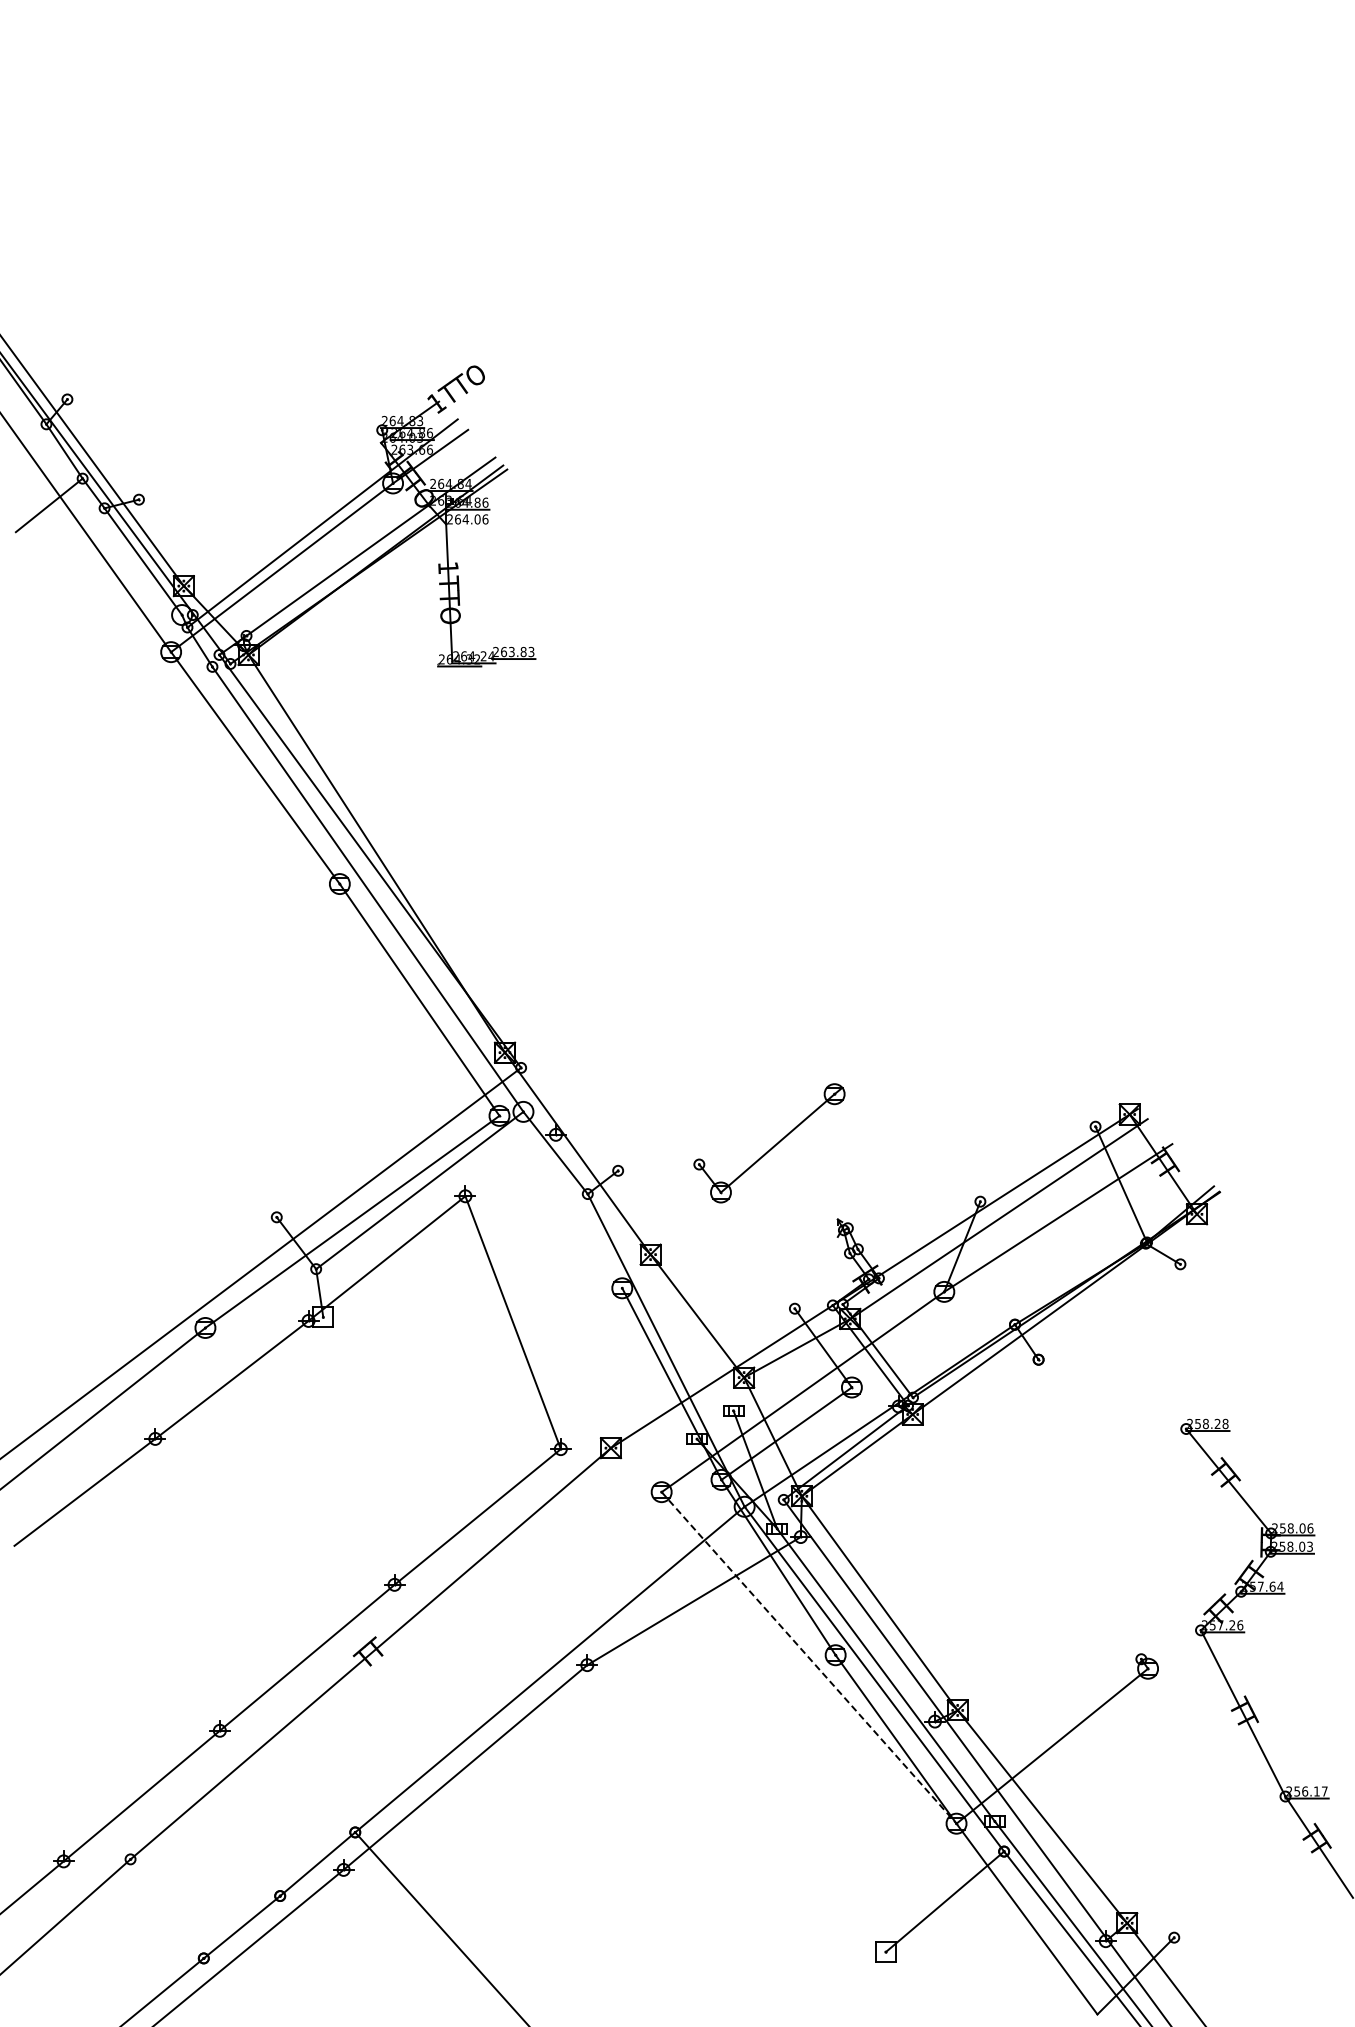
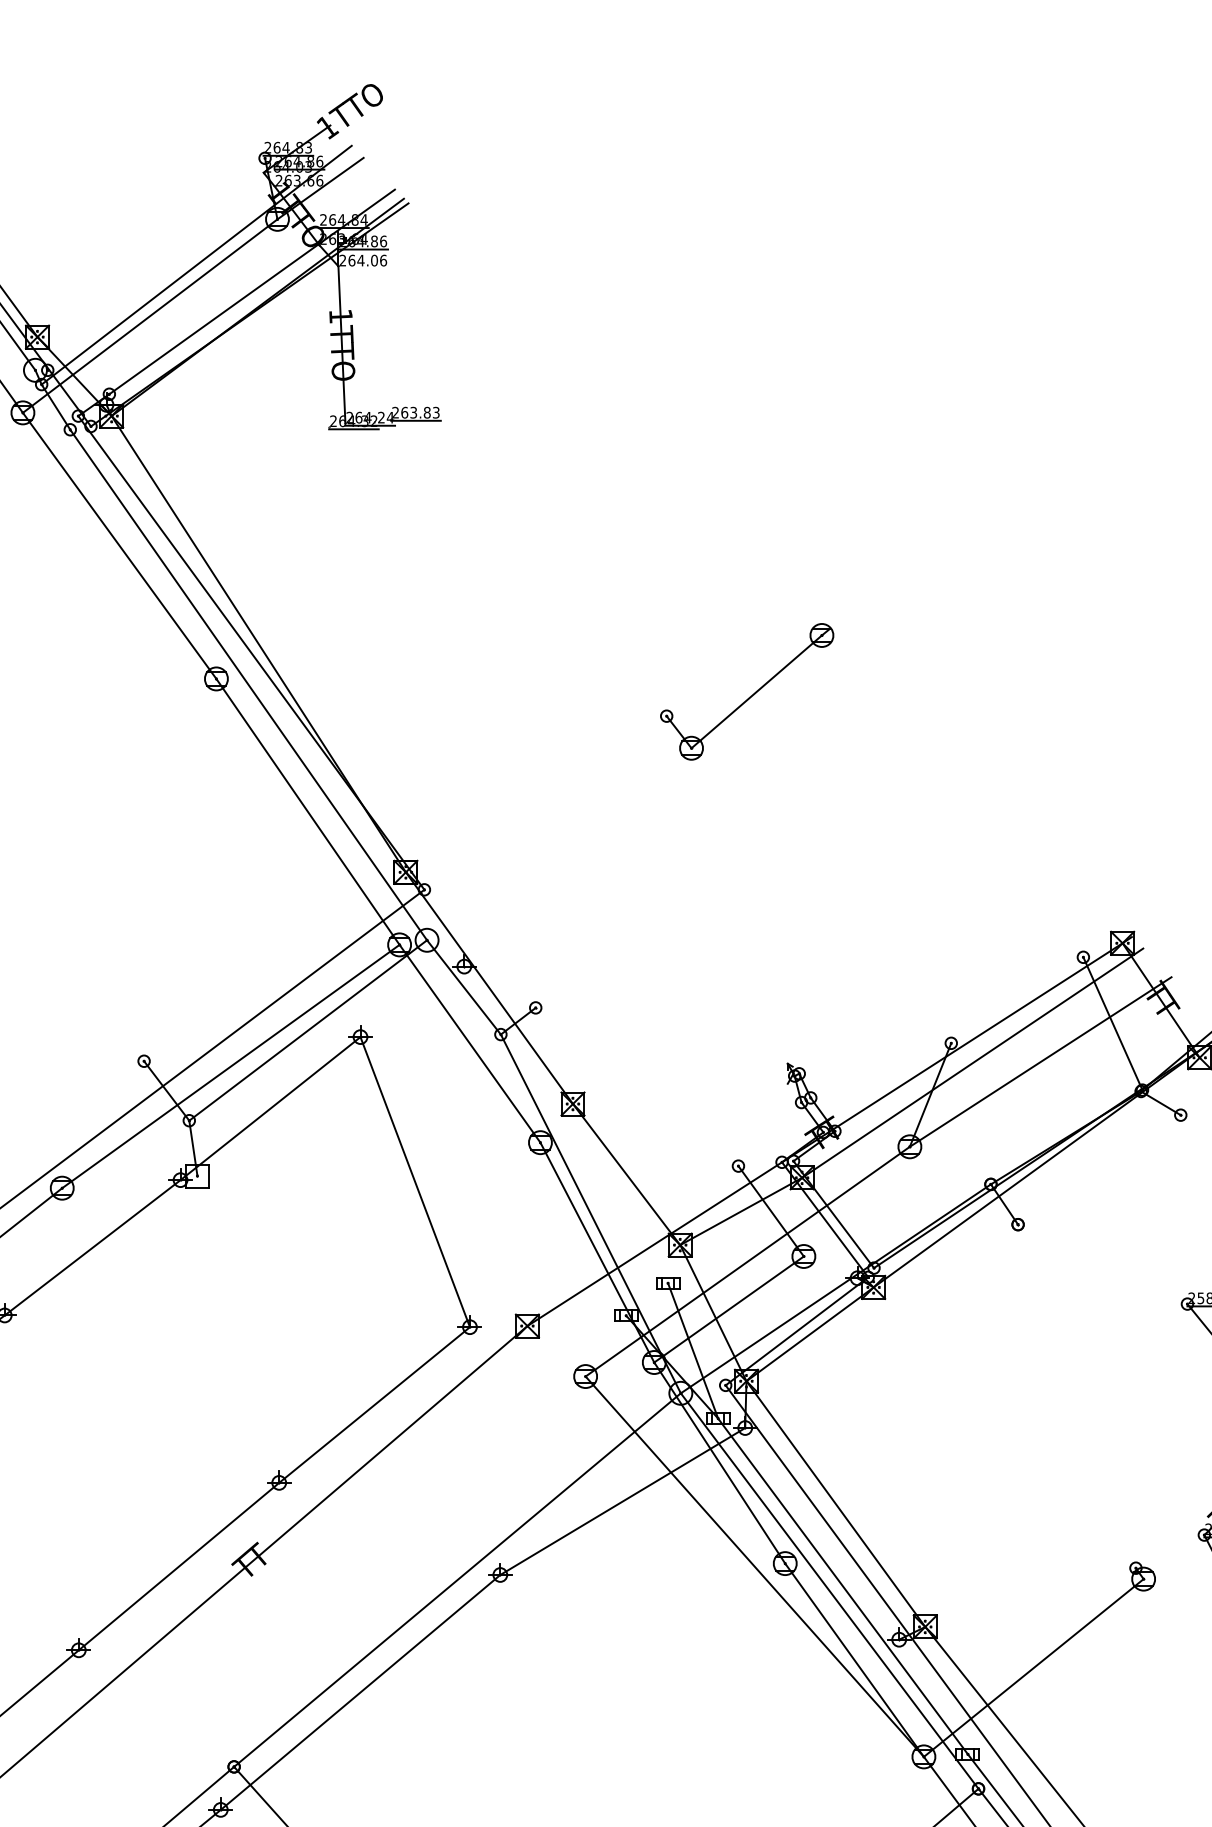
part: (769, 1143) -> (747, 692), moved
line: (560, 1201) -> (469, 1043), added
line: (809, 1657) -> (755, 1566), dashed -> solid

